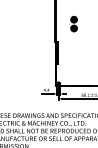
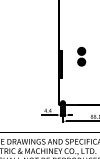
part: (73, 23) -> (80, 55), moved

